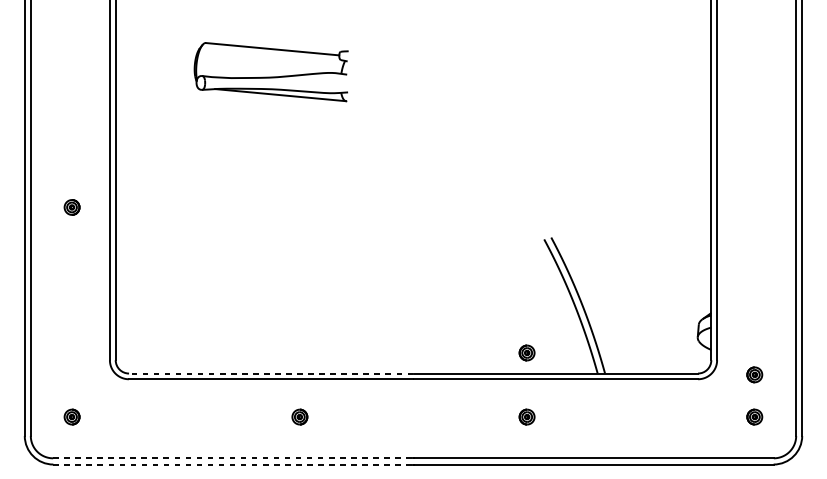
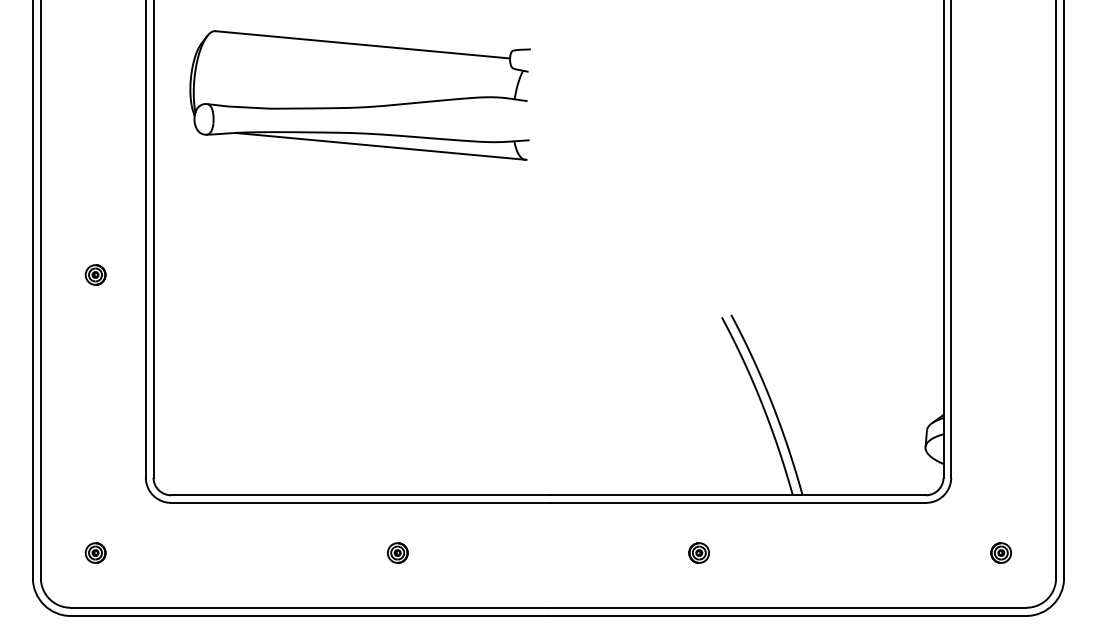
part: (271, 72) -> (359, 95), size x1.67
part: (526, 352) -> (698, 467), removed
line: (271, 373) -> (359, 495), dashed -> solid
part: (754, 374) -> (1000, 496), removed
line: (233, 458) -> (309, 607), dashed -> solid
line: (233, 464) -> (309, 615), dashed -> solid

